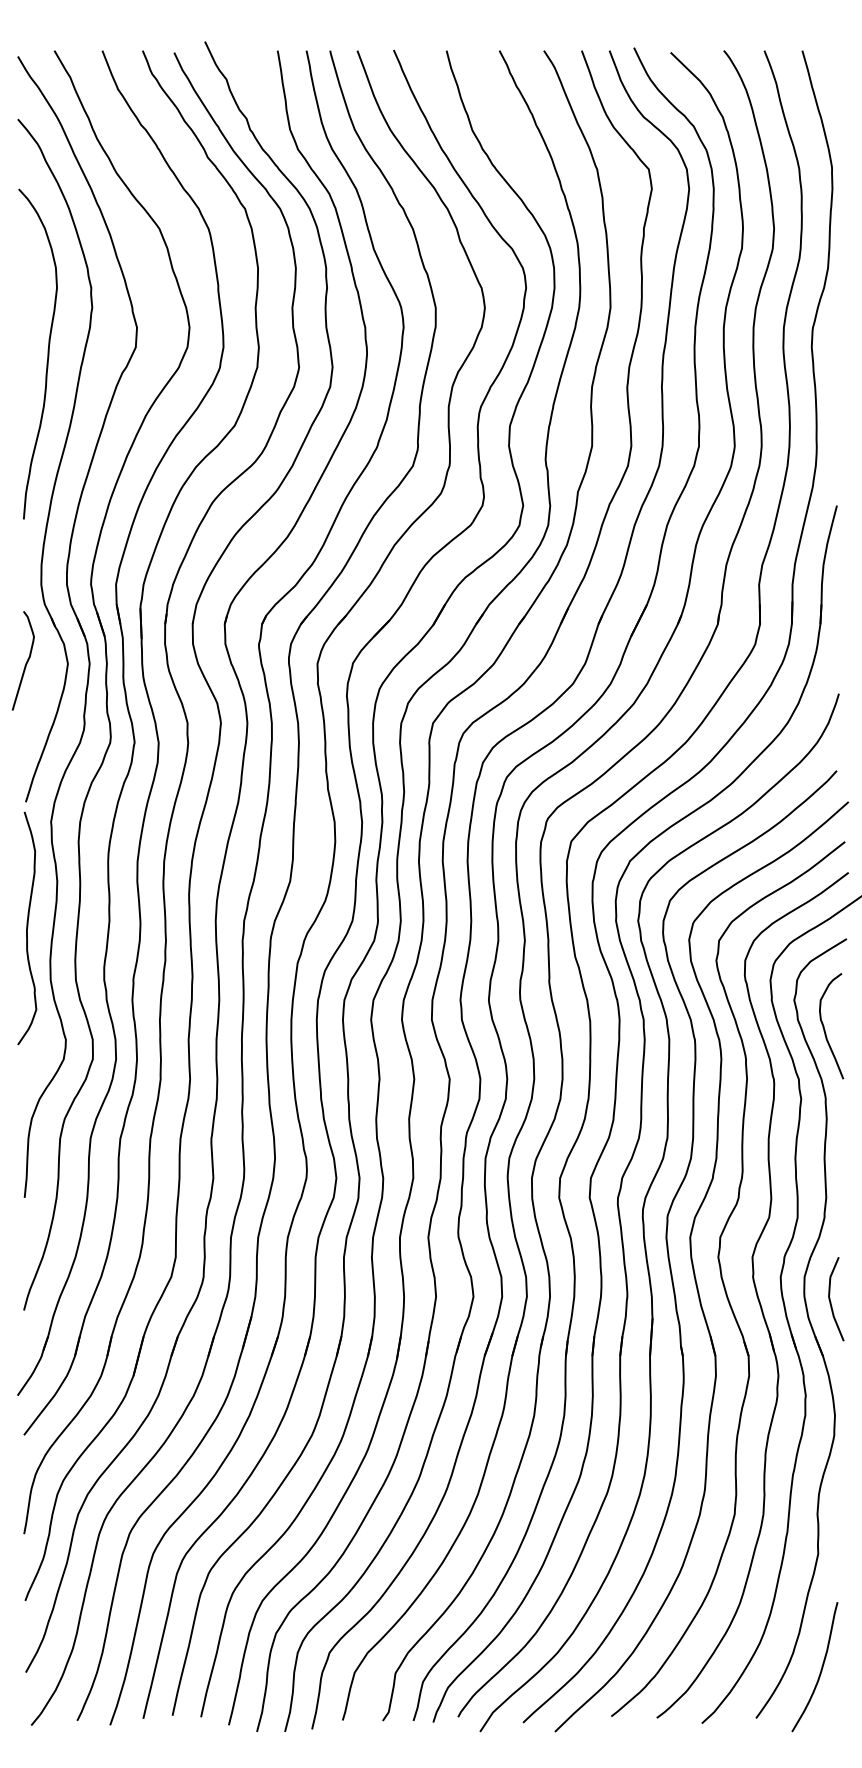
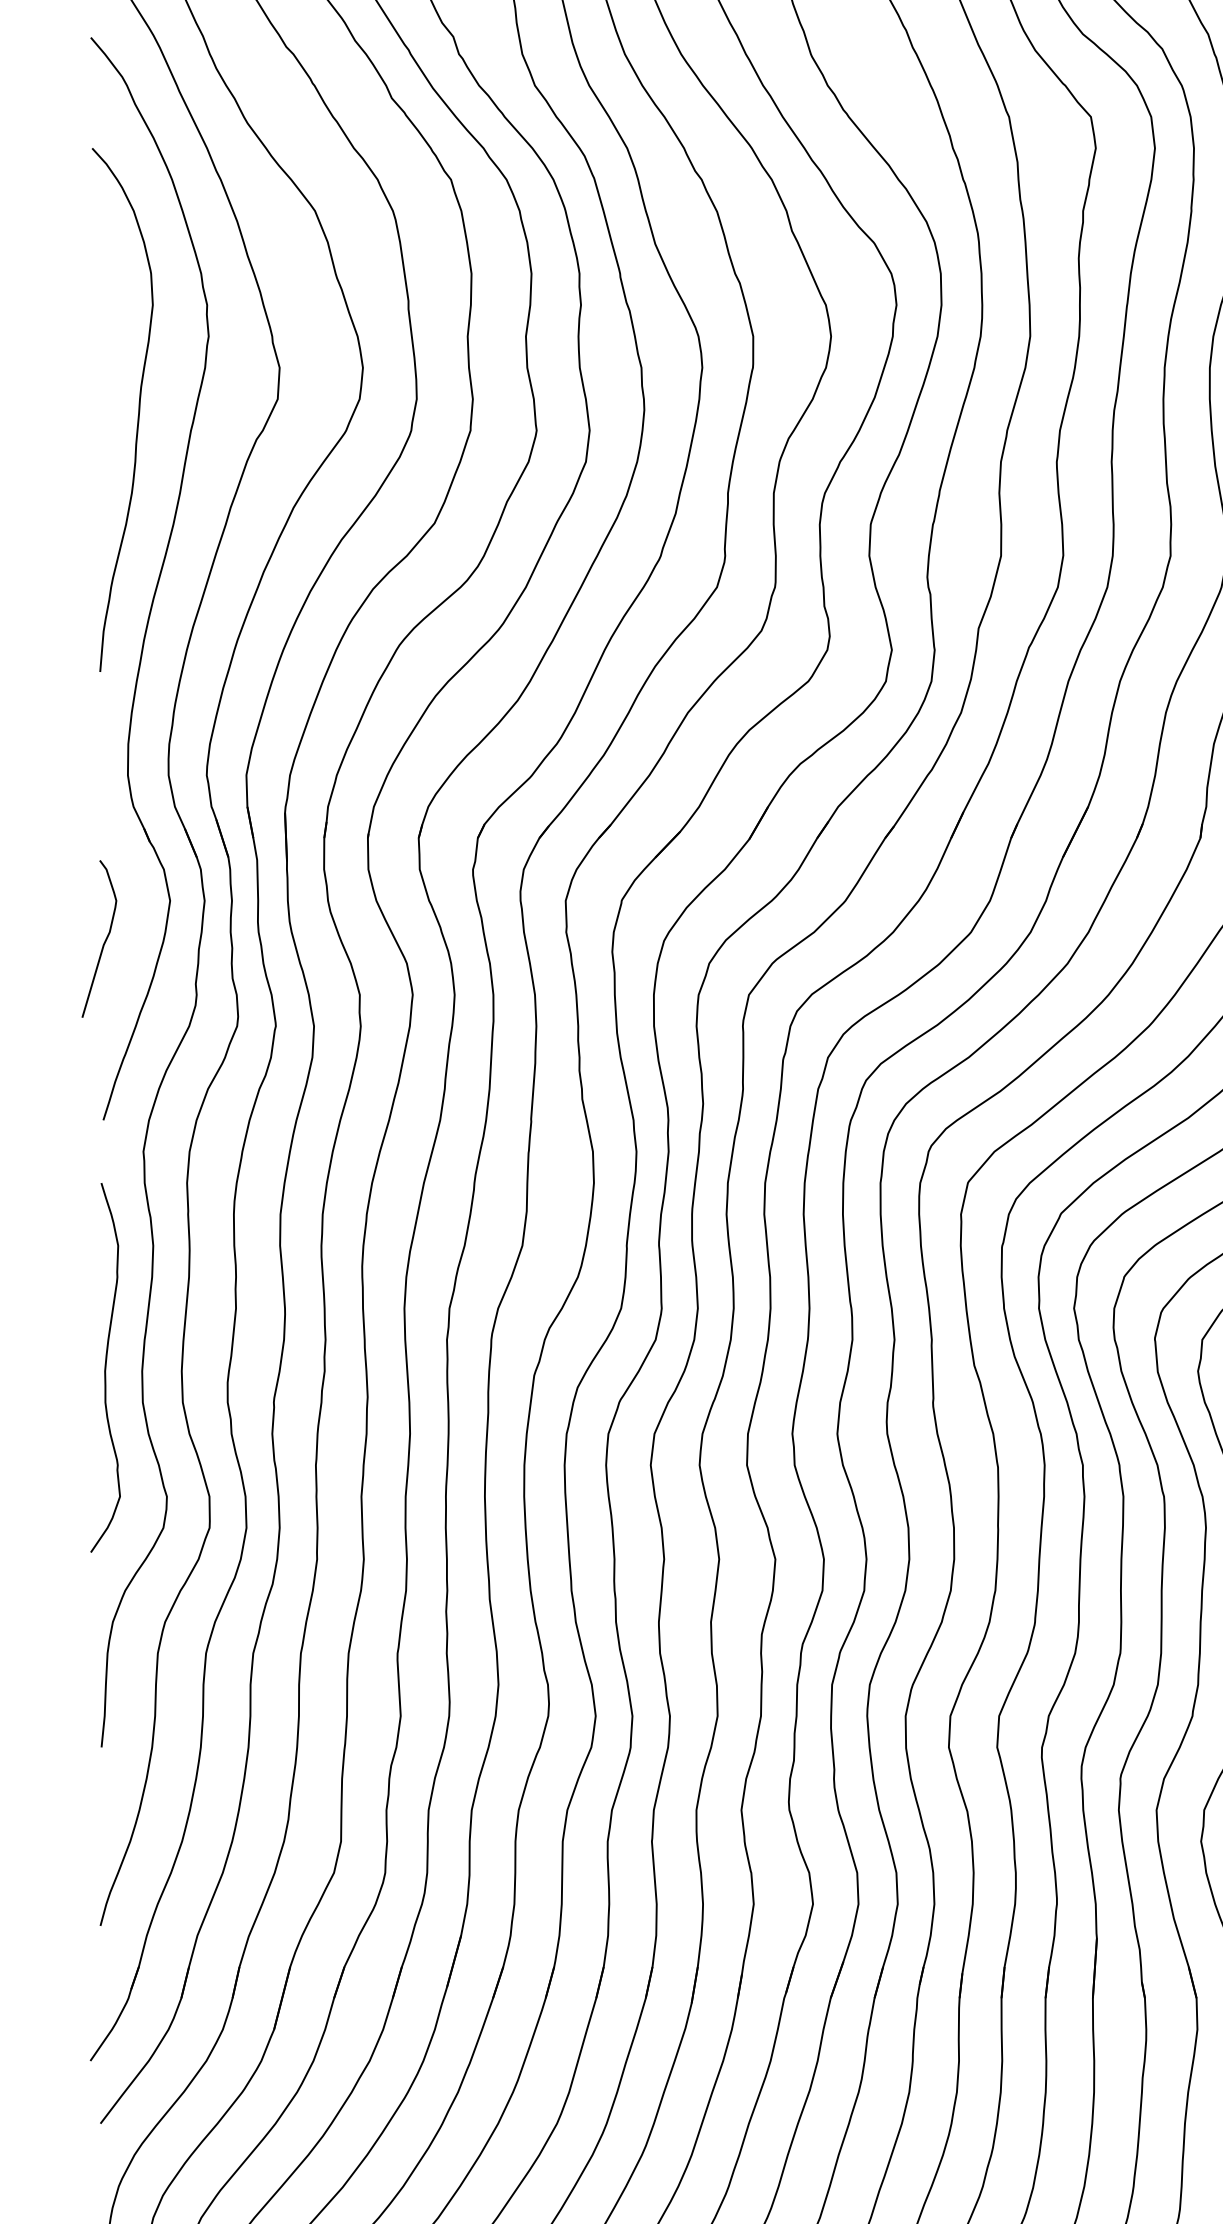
curve: (26, 661) -> (104, 939), moved
curve: (27, 928) -> (106, 1367), moved

